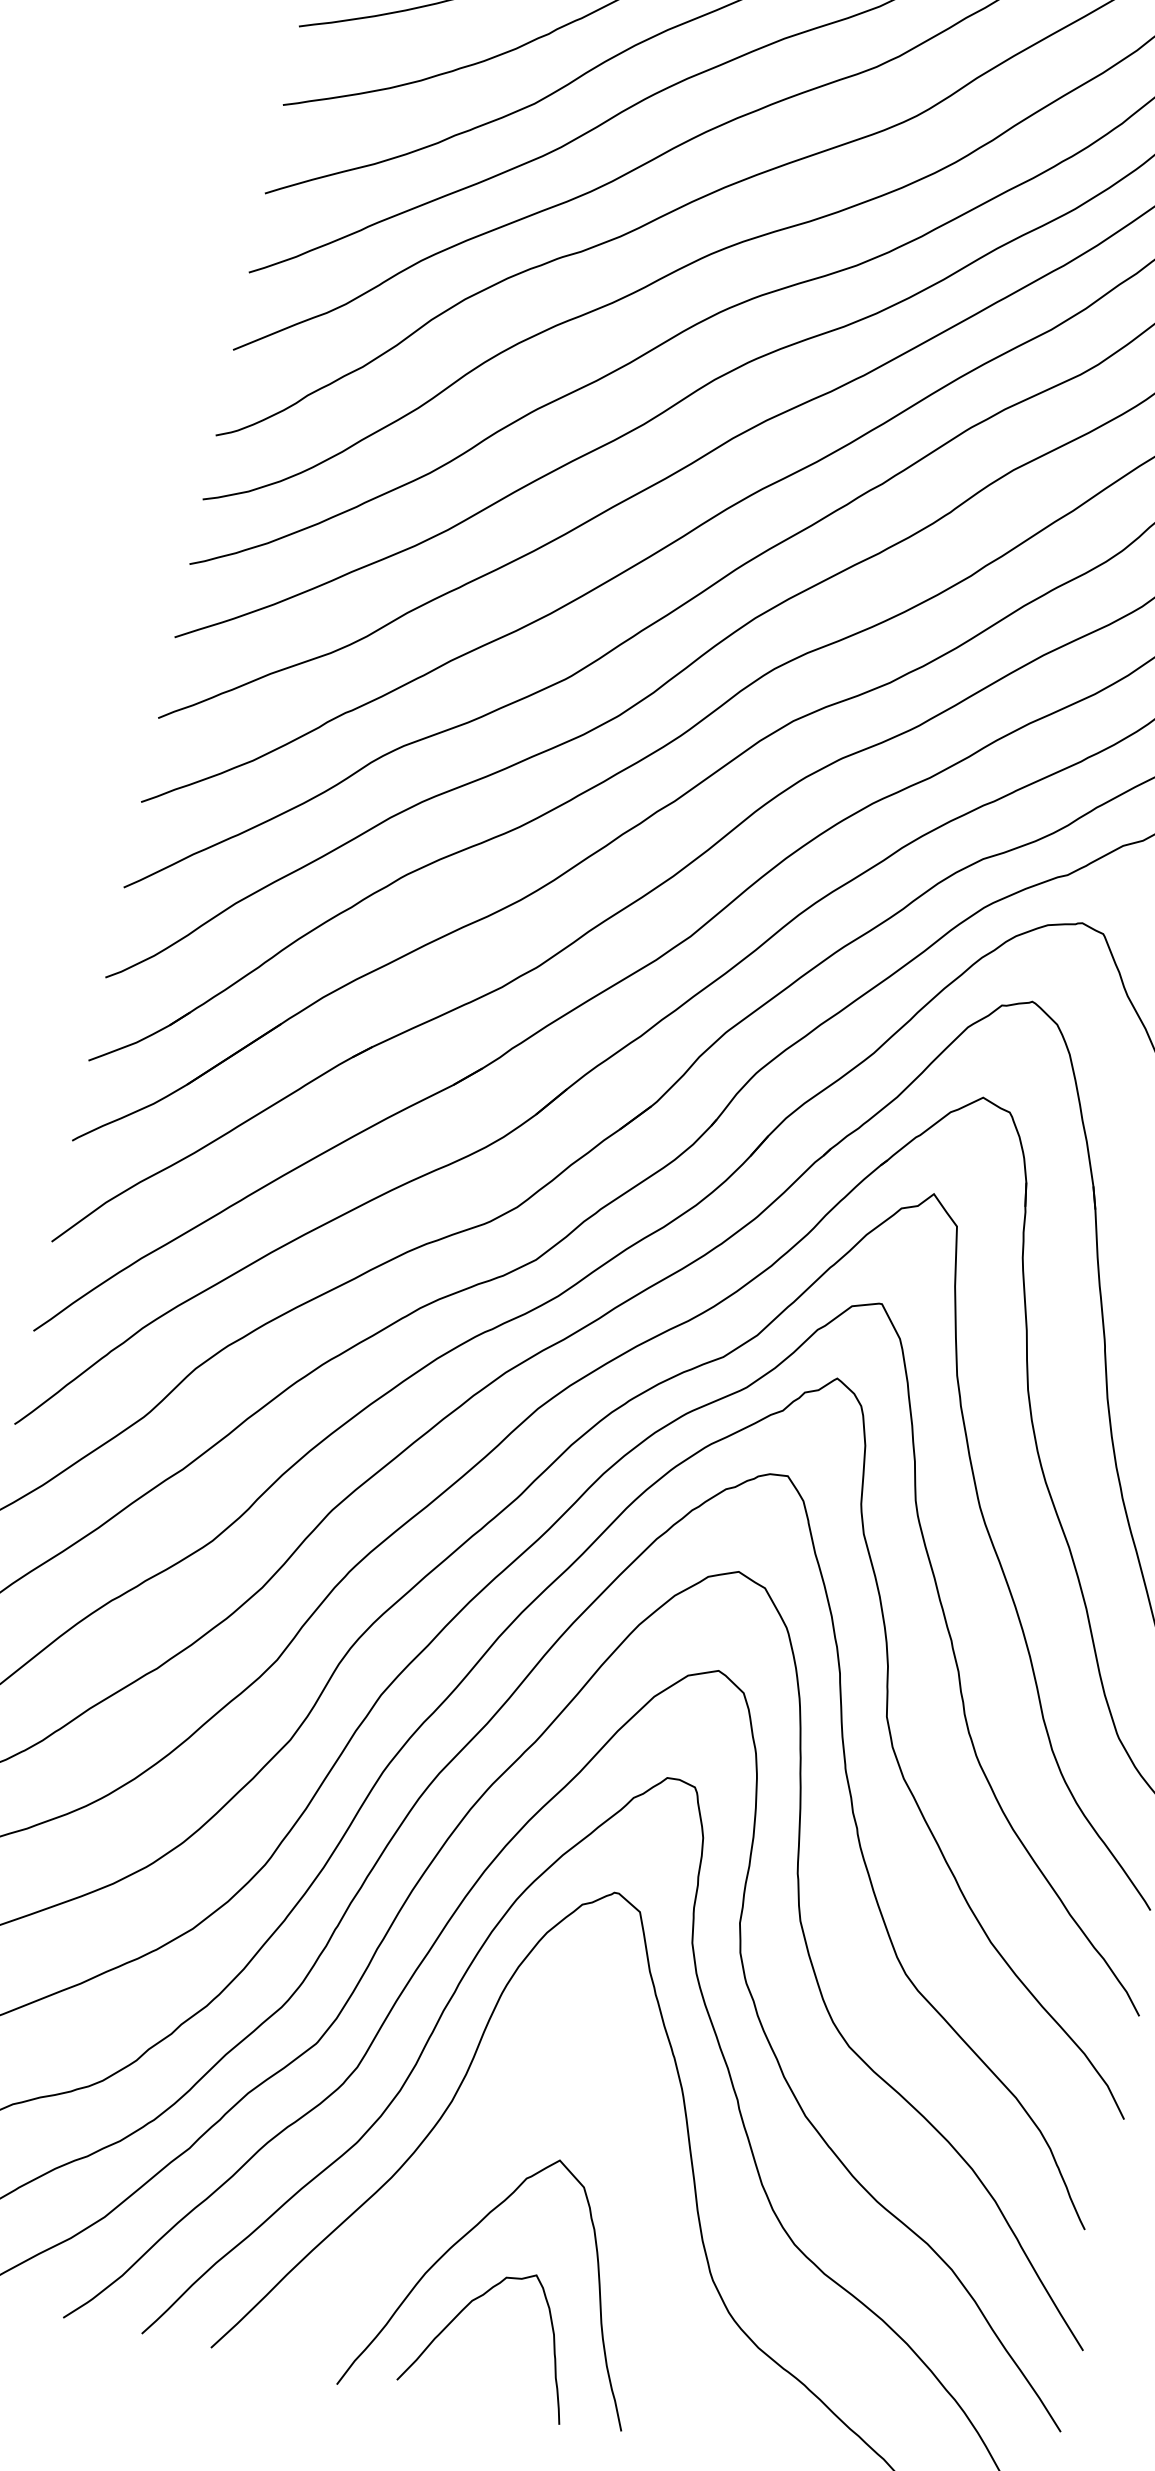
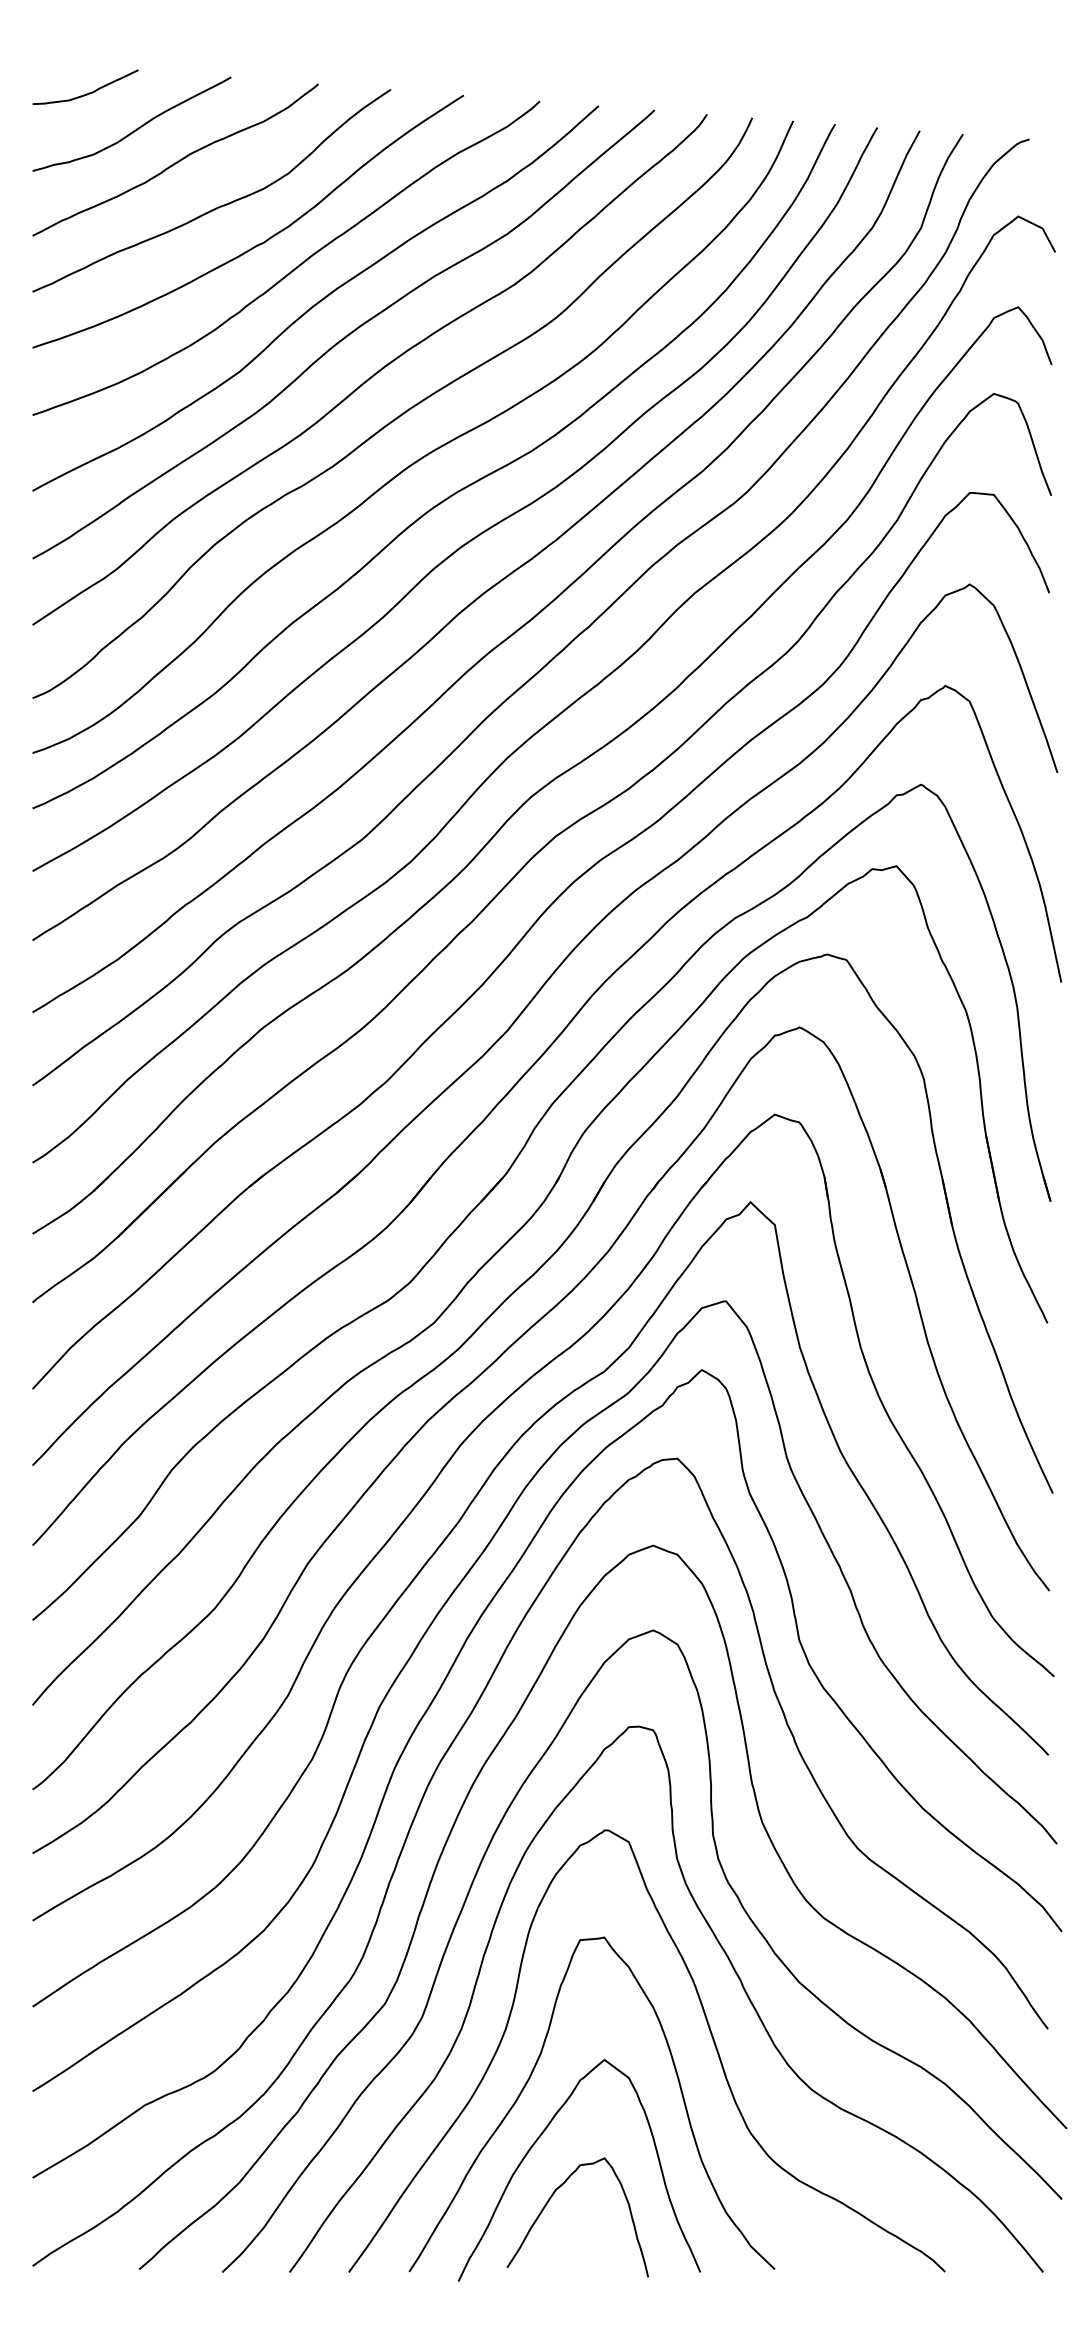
curve: (472, 2160) -> (532, 2074), added

